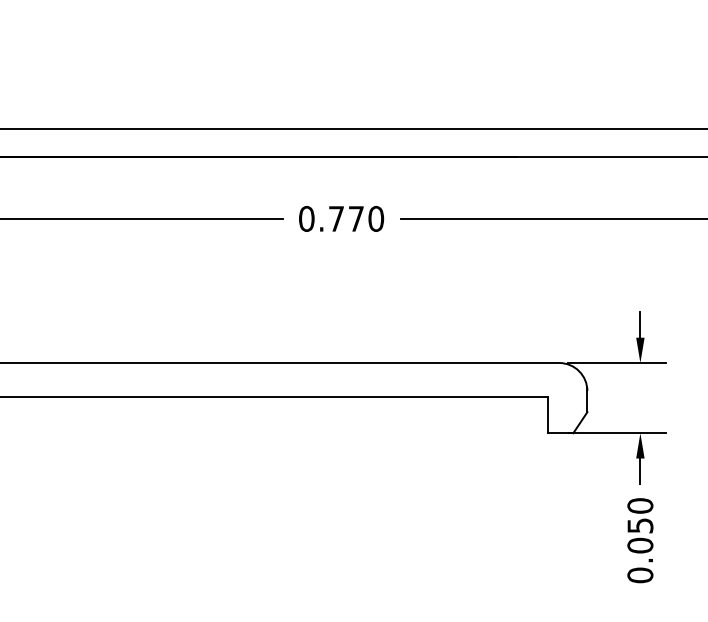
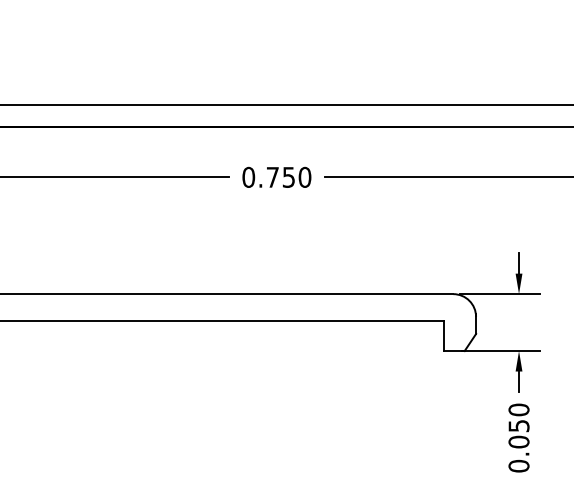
text: (355, 219) -> (288, 177), 0.770 -> 0.750

